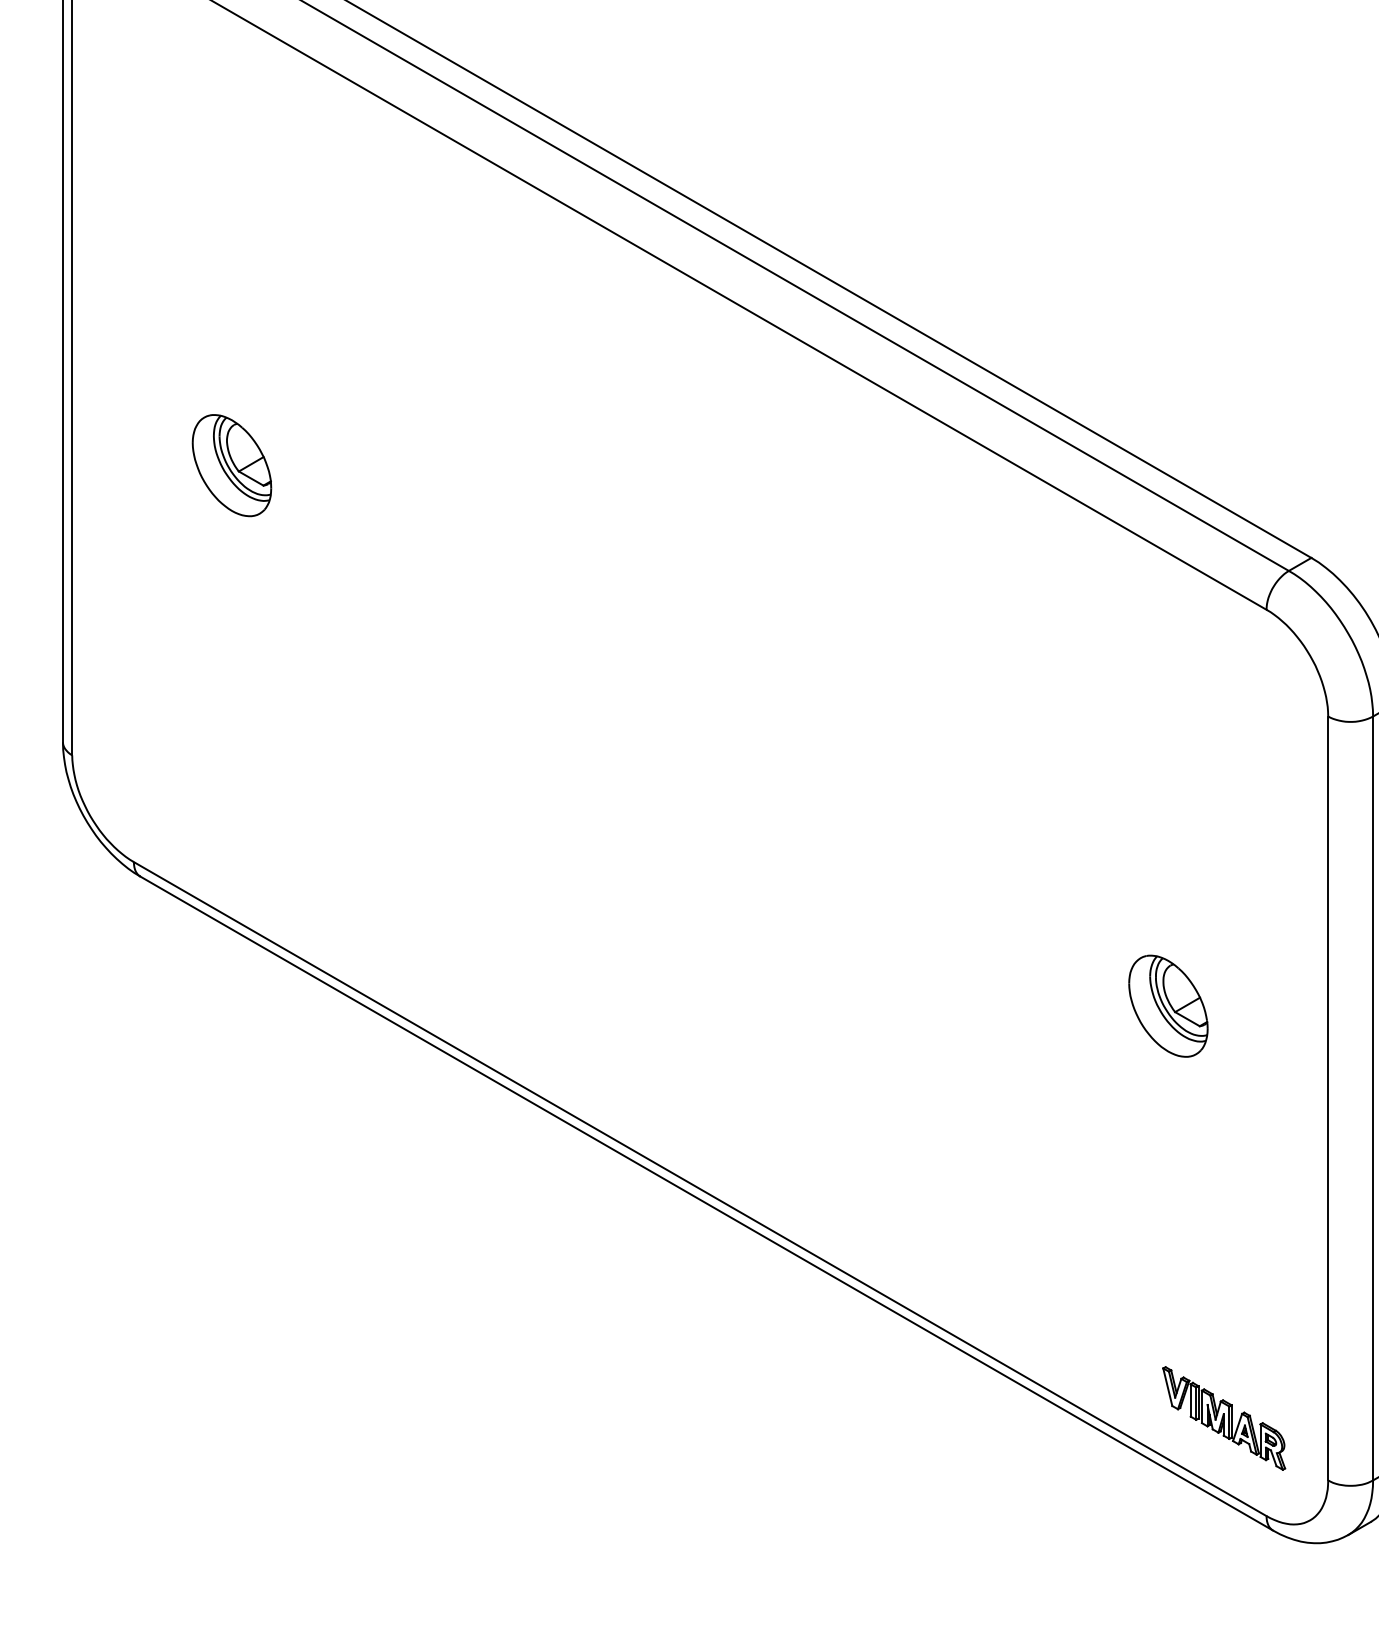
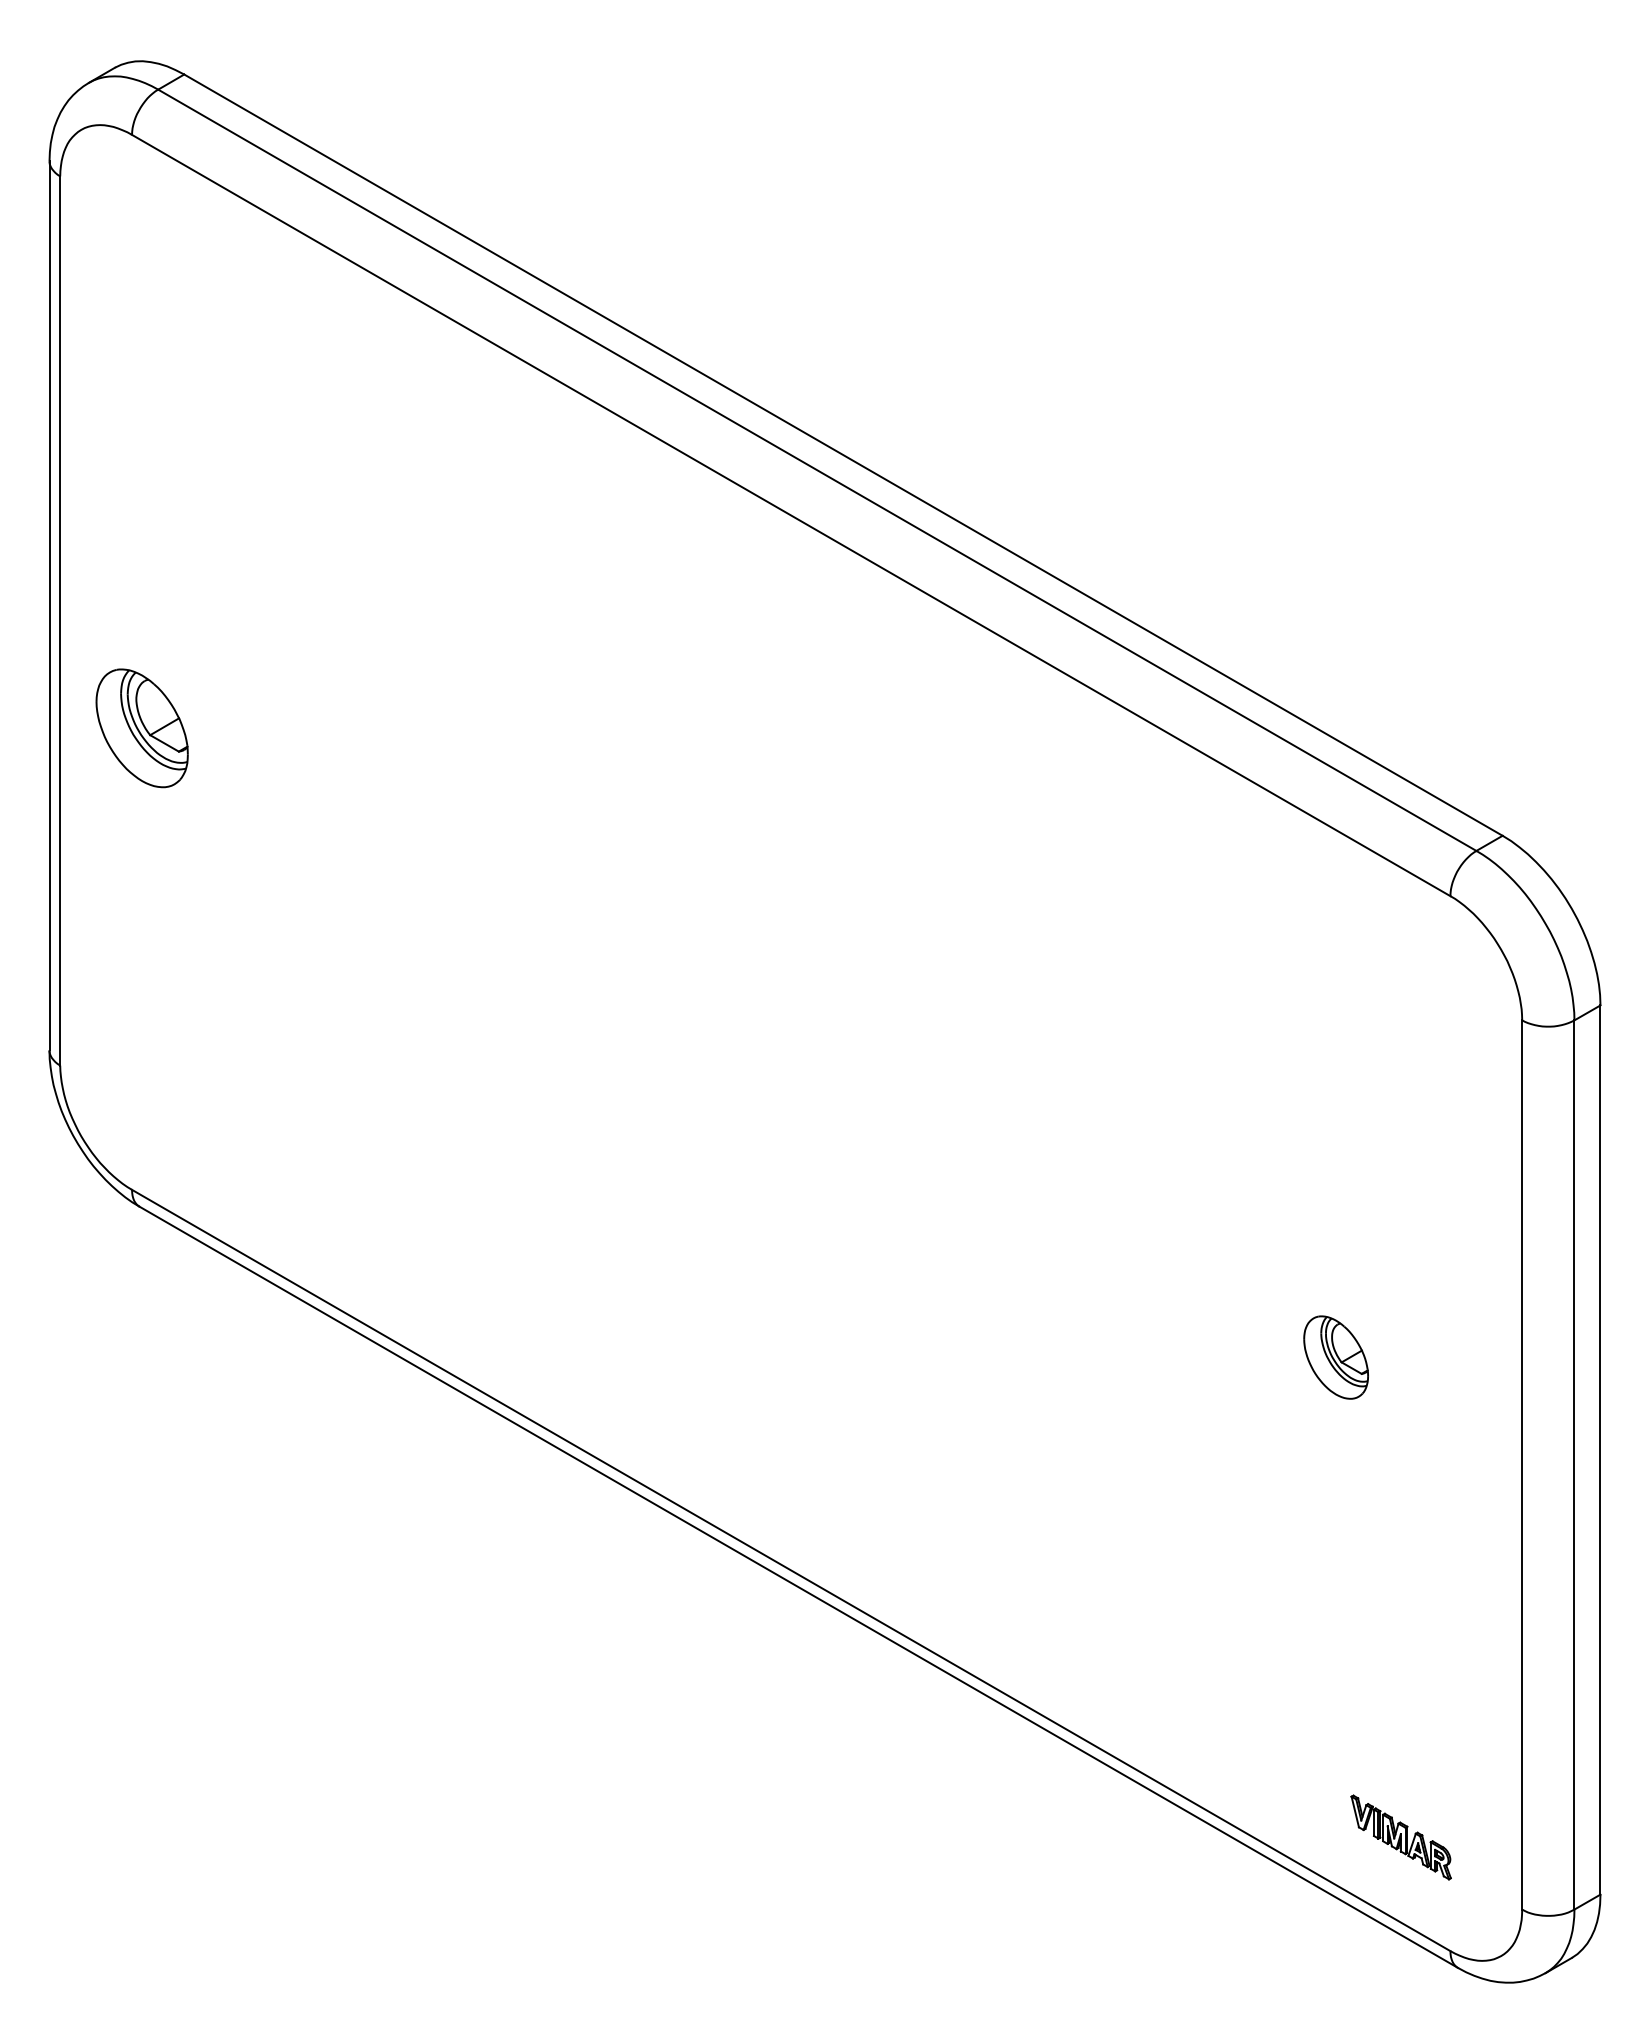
part: (231, 465) -> (141, 728), moved
part: (1167, 1006) -> (1335, 1357), size x0.7
part: (1224, 1418) -> (1401, 1837), size x0.7

